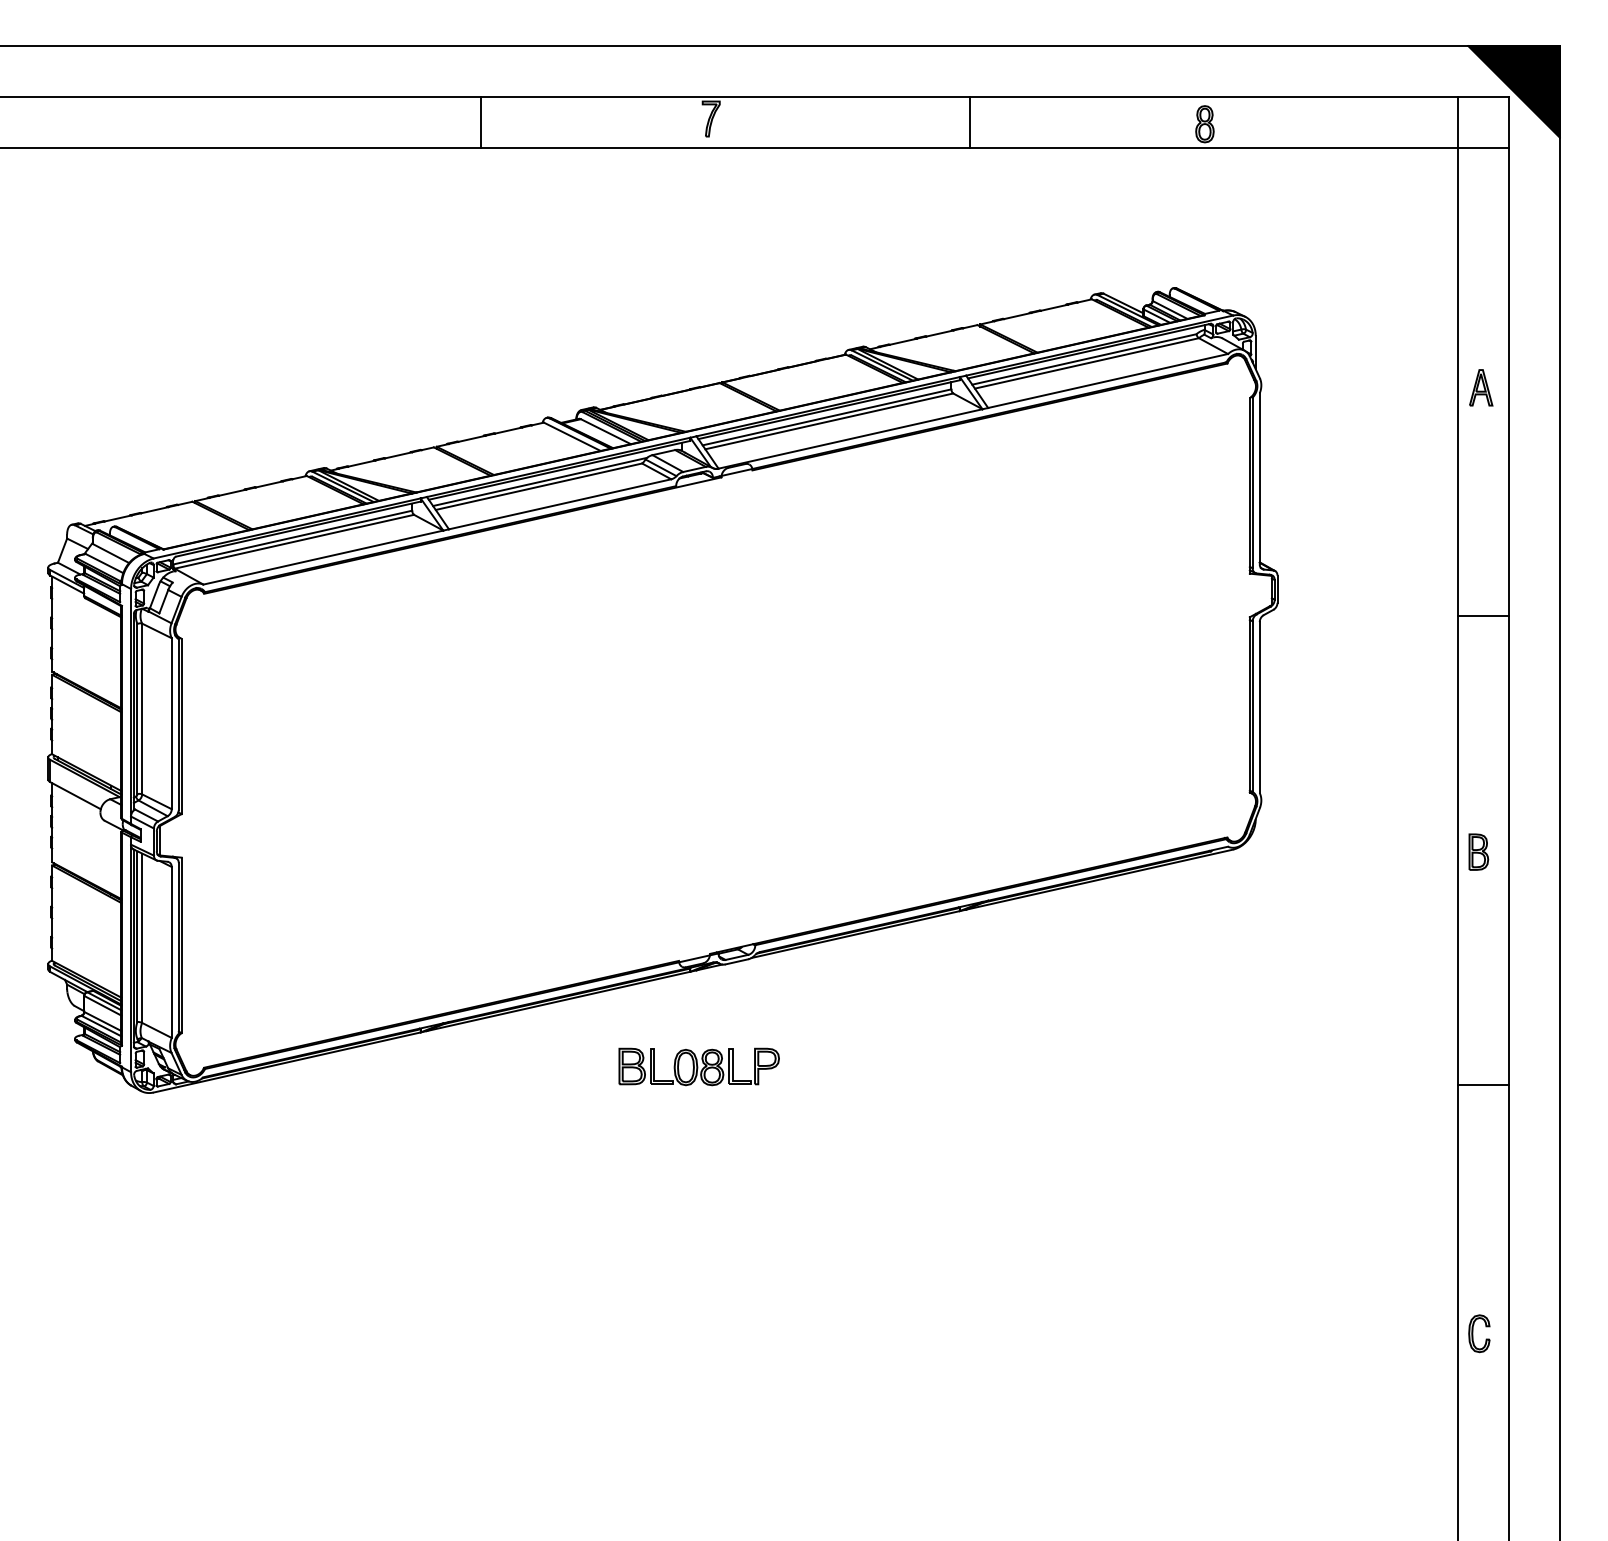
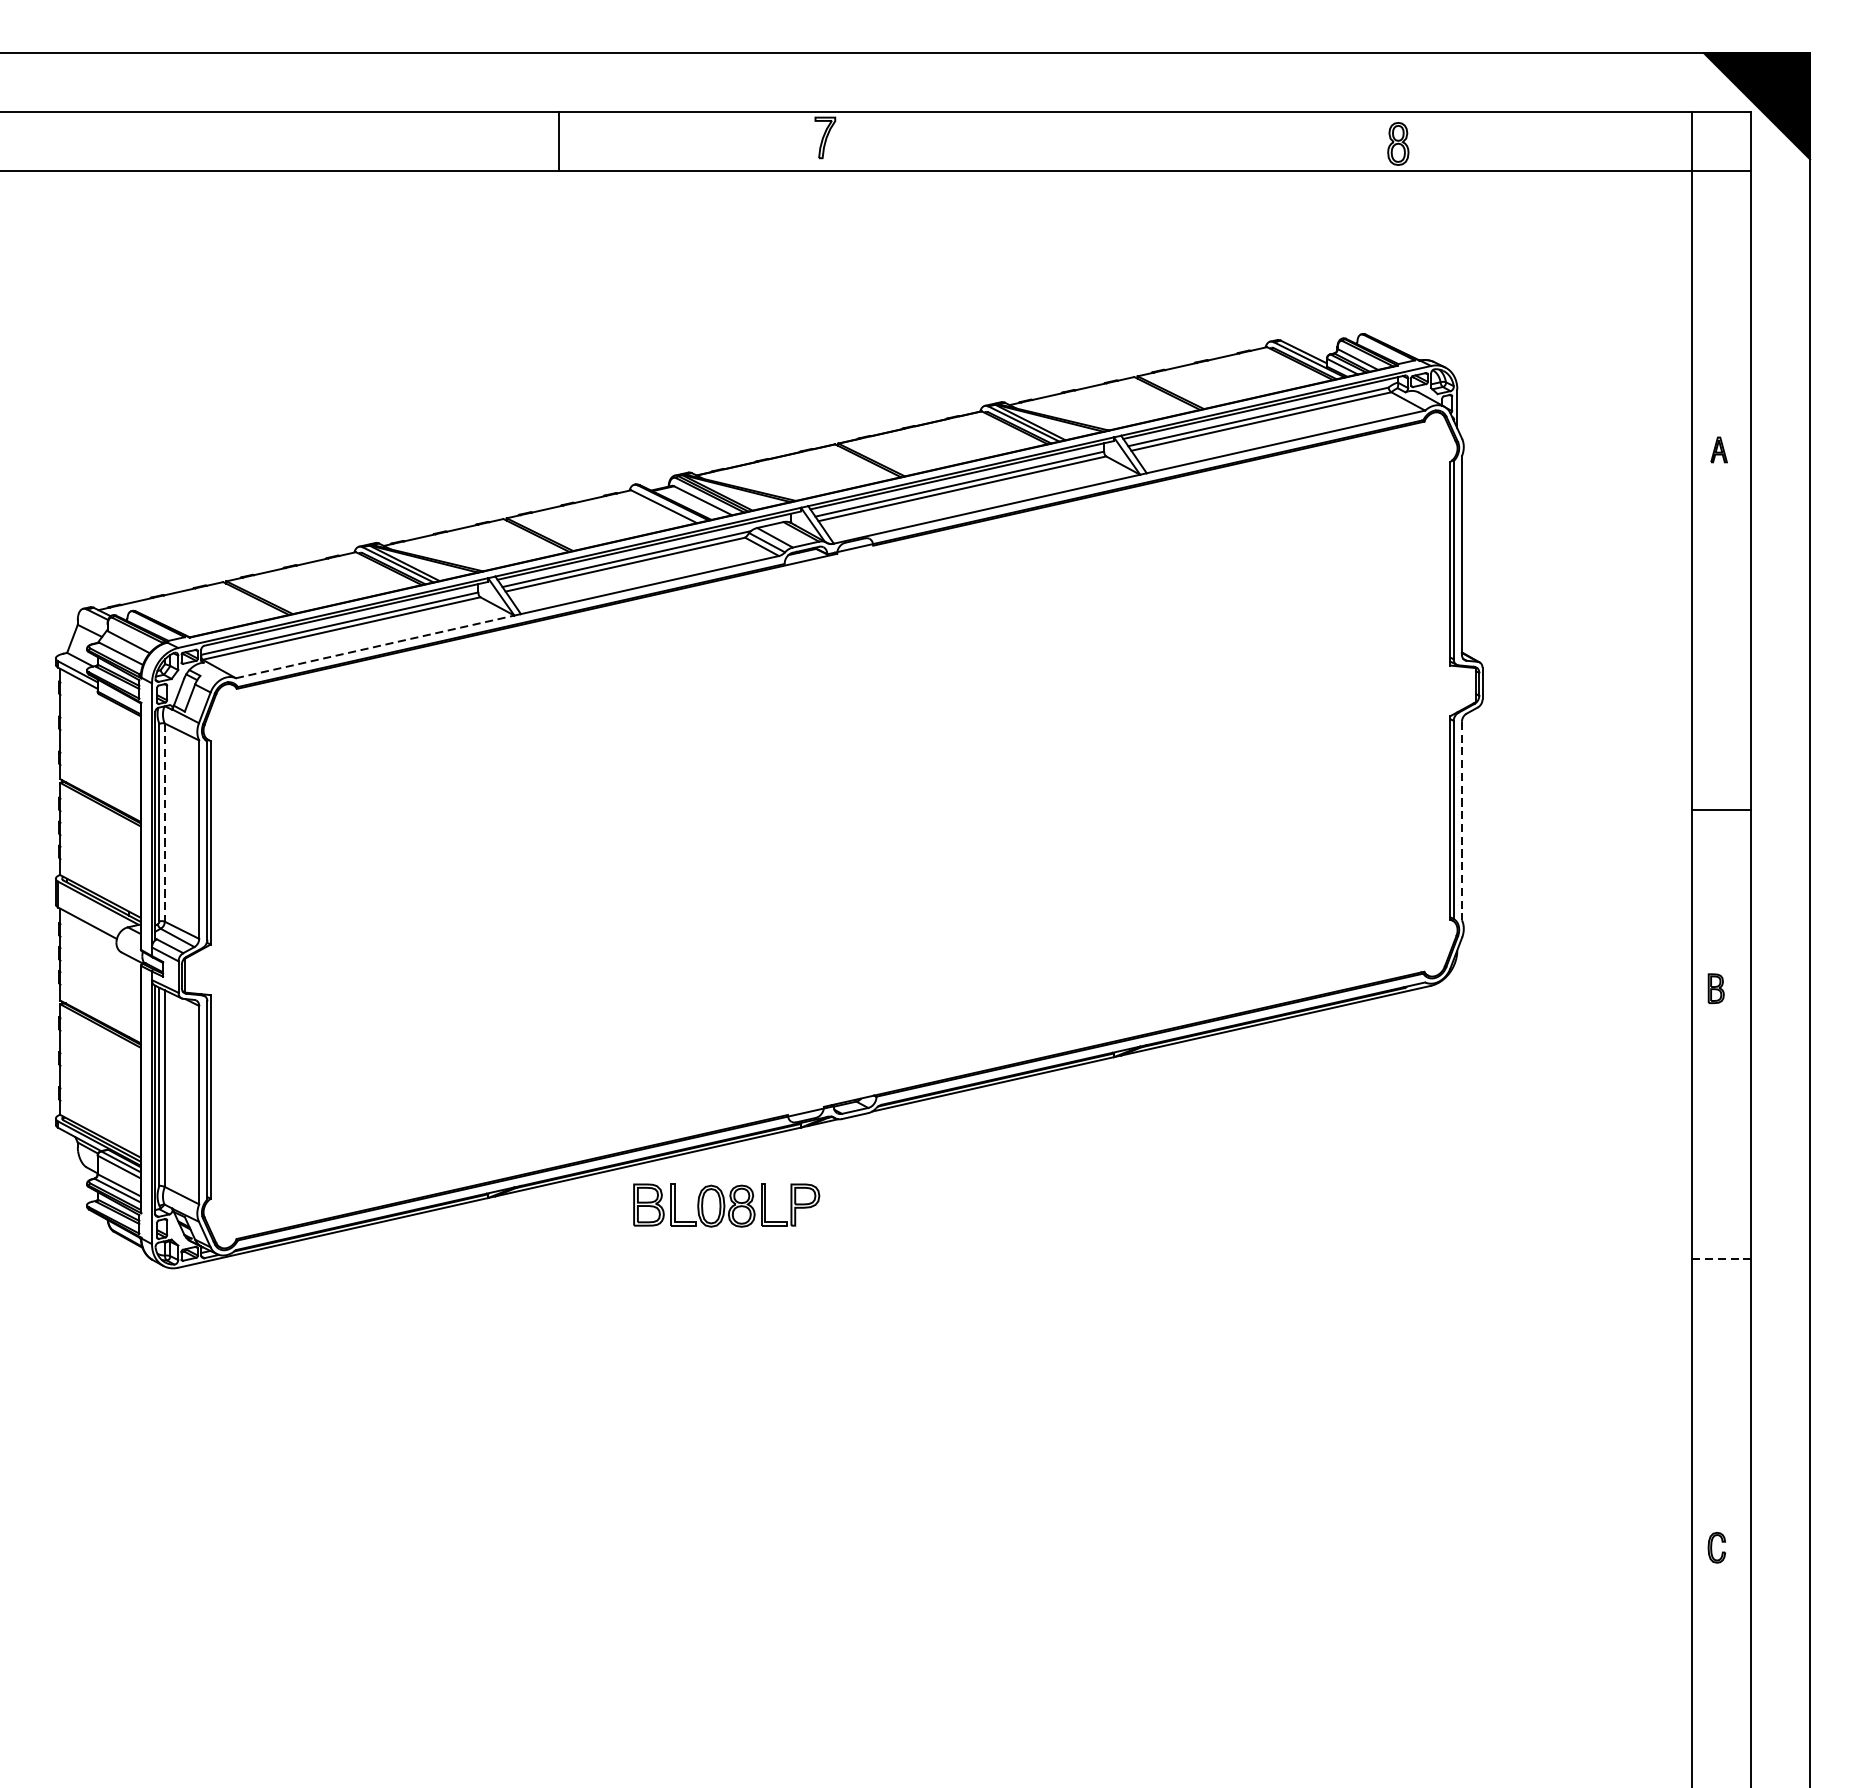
line: (969, 121) -> (1125, 140), removed
part: (1481, 387) -> (1719, 449), size x0.6
line: (323, 557) -> (375, 646), solid -> dashed
line: (1483, 616) -> (1721, 810), moved
line: (1259, 708) -> (1461, 822), solid -> dashed
line: (142, 709) -> (165, 823), solid -> dashed
part: (1478, 851) -> (1715, 988), size x0.7
part: (698, 1066) -> (725, 1205), moved
line: (1484, 1084) -> (1722, 1258), solid -> dashed
part: (1479, 1333) -> (1716, 1547), size x0.7

